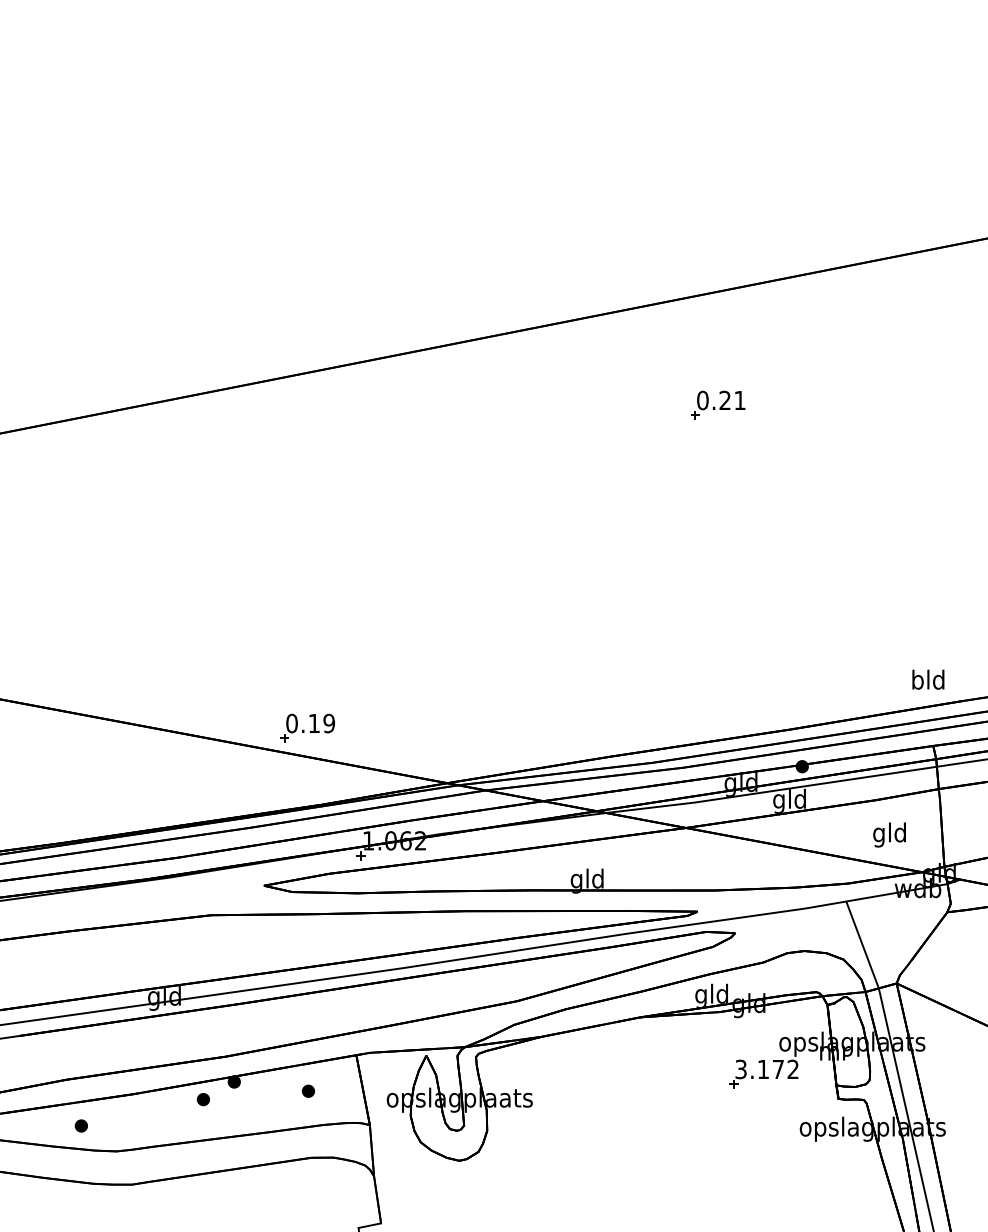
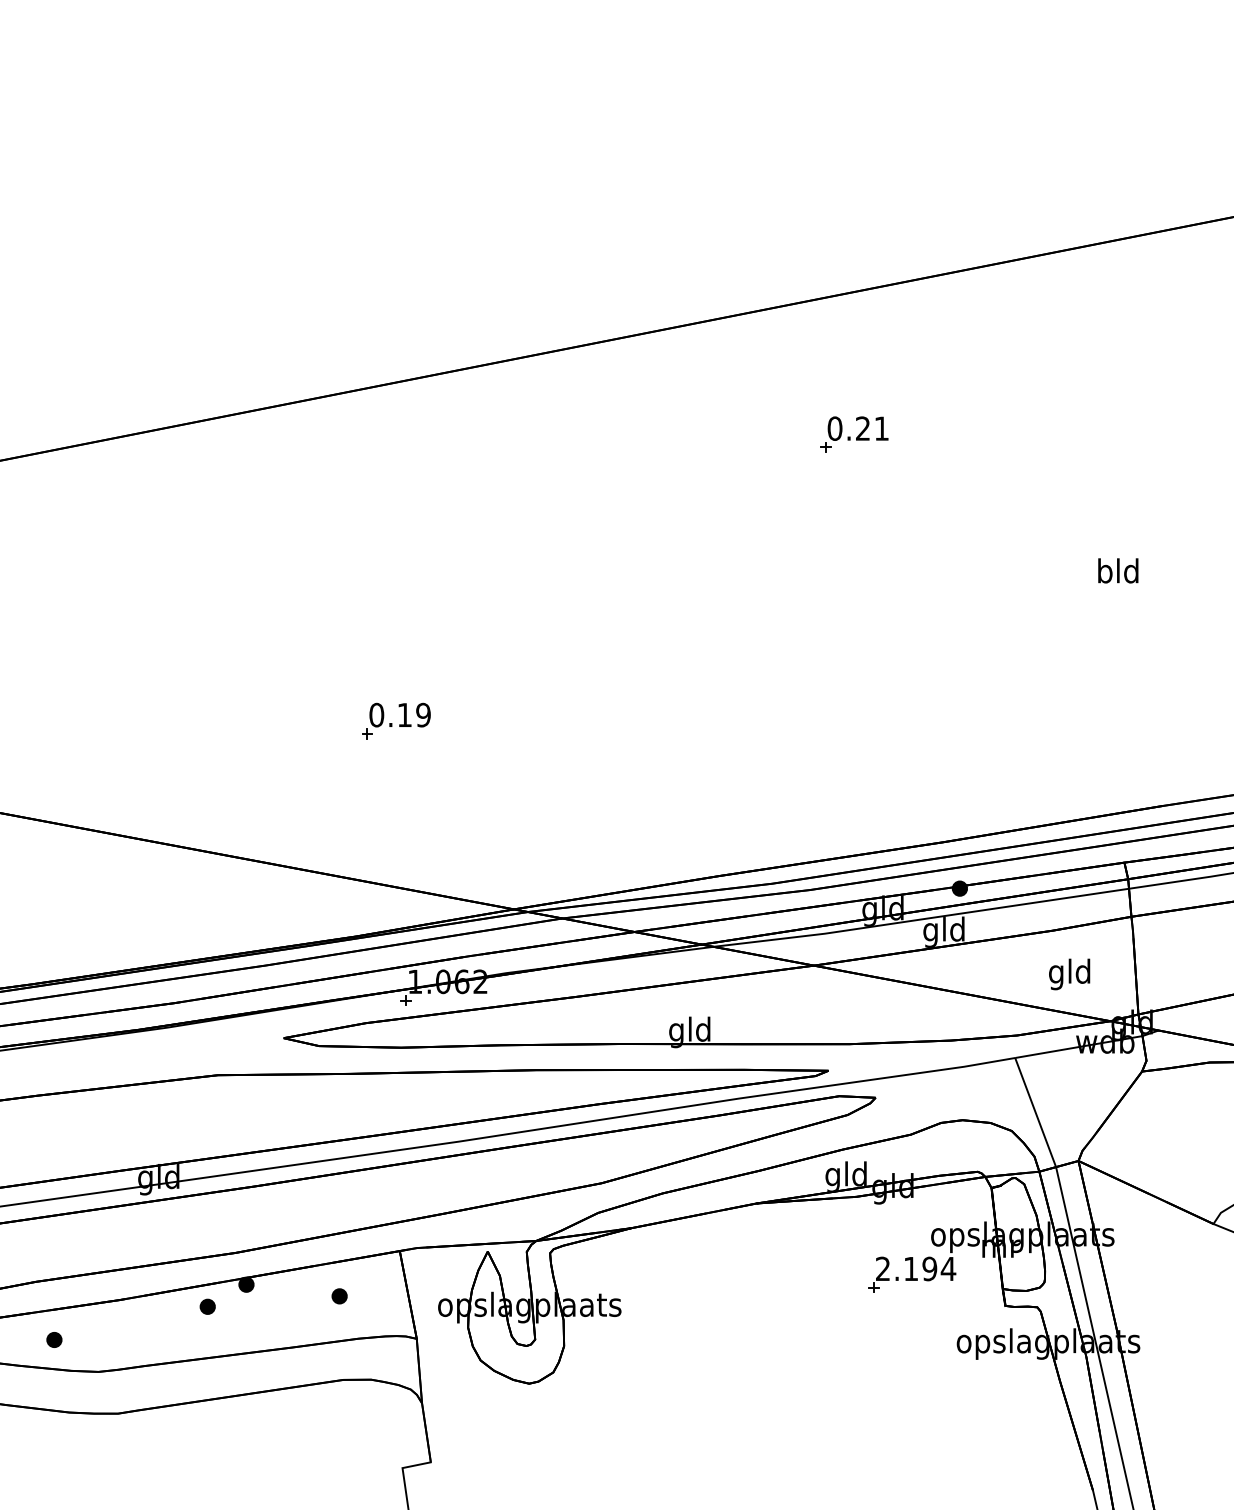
text: (928, 679) -> (1118, 570), moved
part: (307, 727) -> (396, 720), moved
text: (767, 1069) -> (916, 1269), 3.172 -> 2.194

